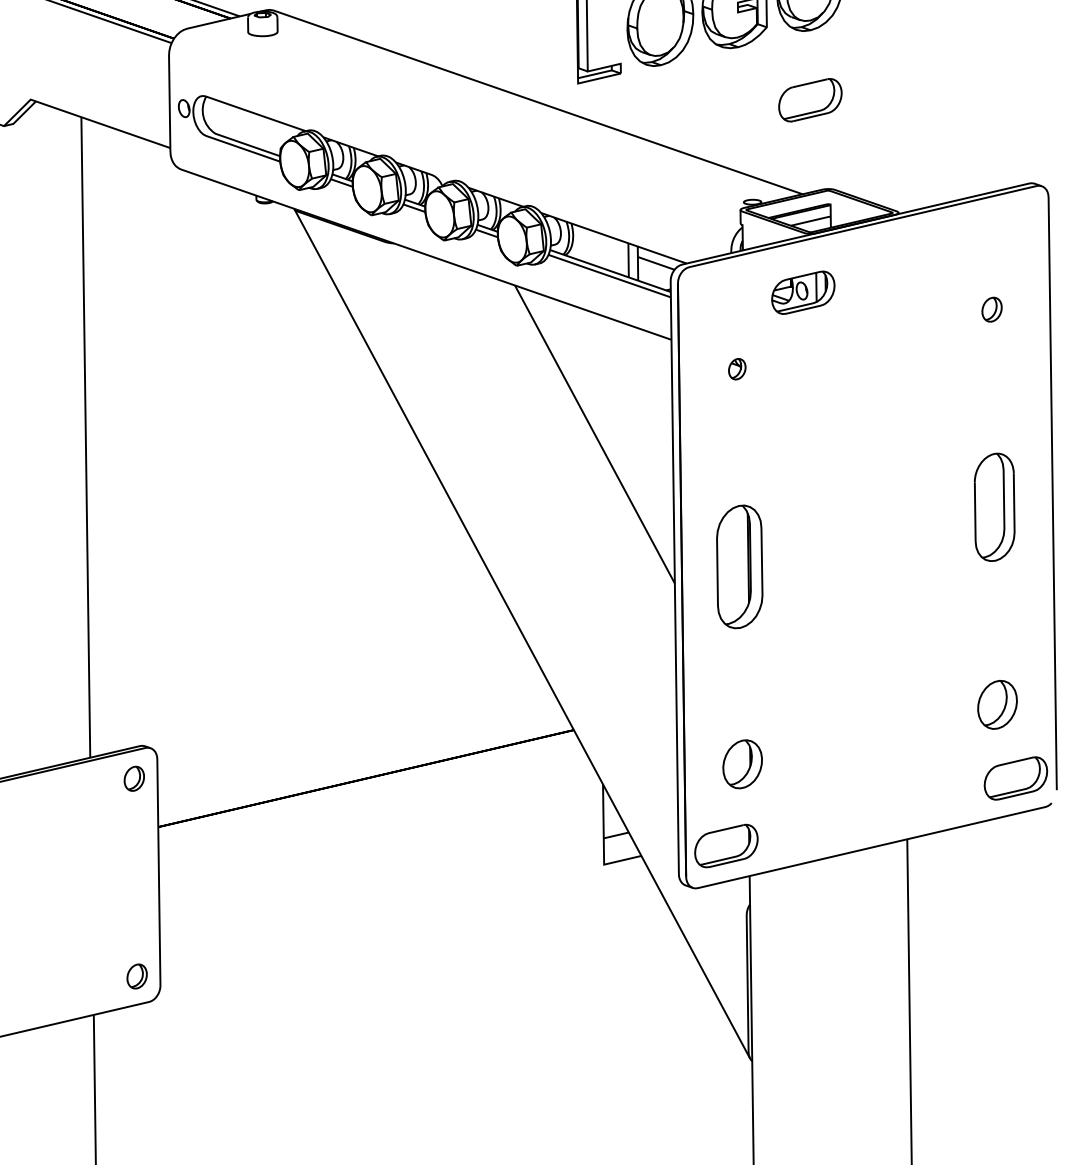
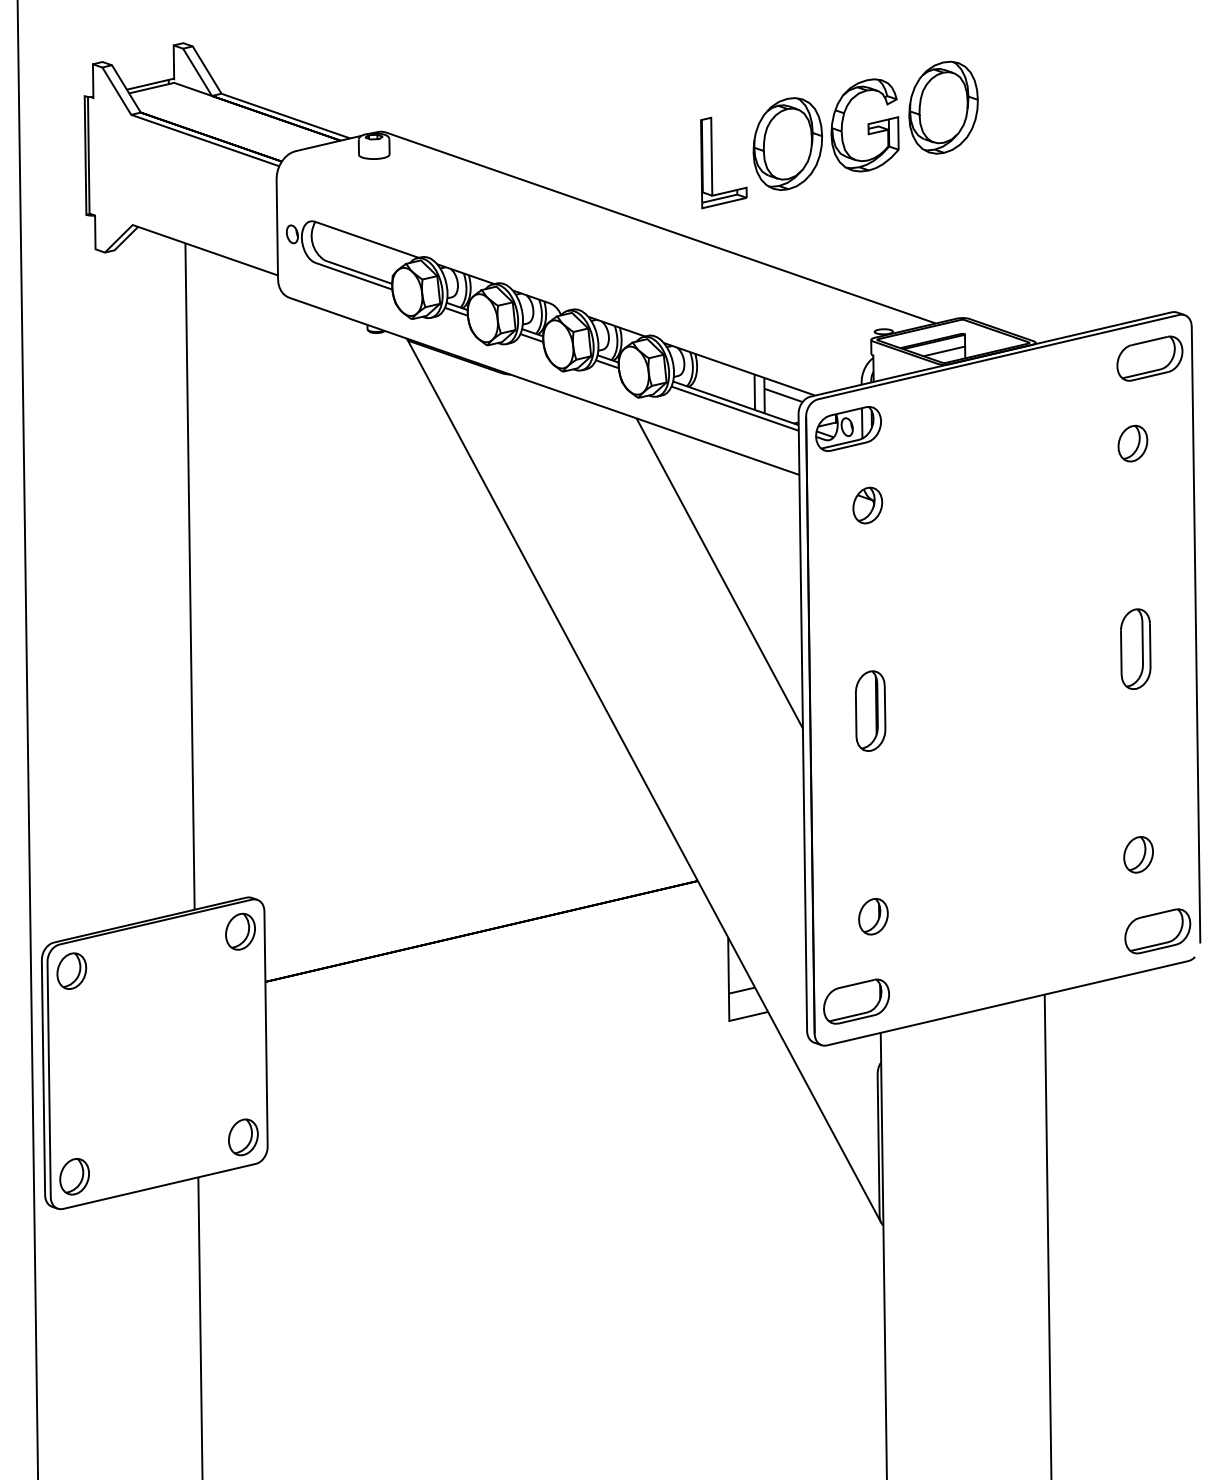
part: (809, 100) -> (1149, 358), moved
part: (803, 292) -> (848, 428), moved
part: (991, 309) -> (1132, 443), size x1.43
part: (736, 369) -> (867, 505), size x1.67
part: (994, 506) -> (1135, 648), size x0.71
part: (739, 566) -> (870, 710), size x0.62
part: (997, 704) -> (1138, 854), size x0.71
part: (742, 764) -> (873, 916), size x0.71
part: (134, 778) -> (240, 931), size x1.43
part: (137, 976) -> (243, 1137), size x1.43

